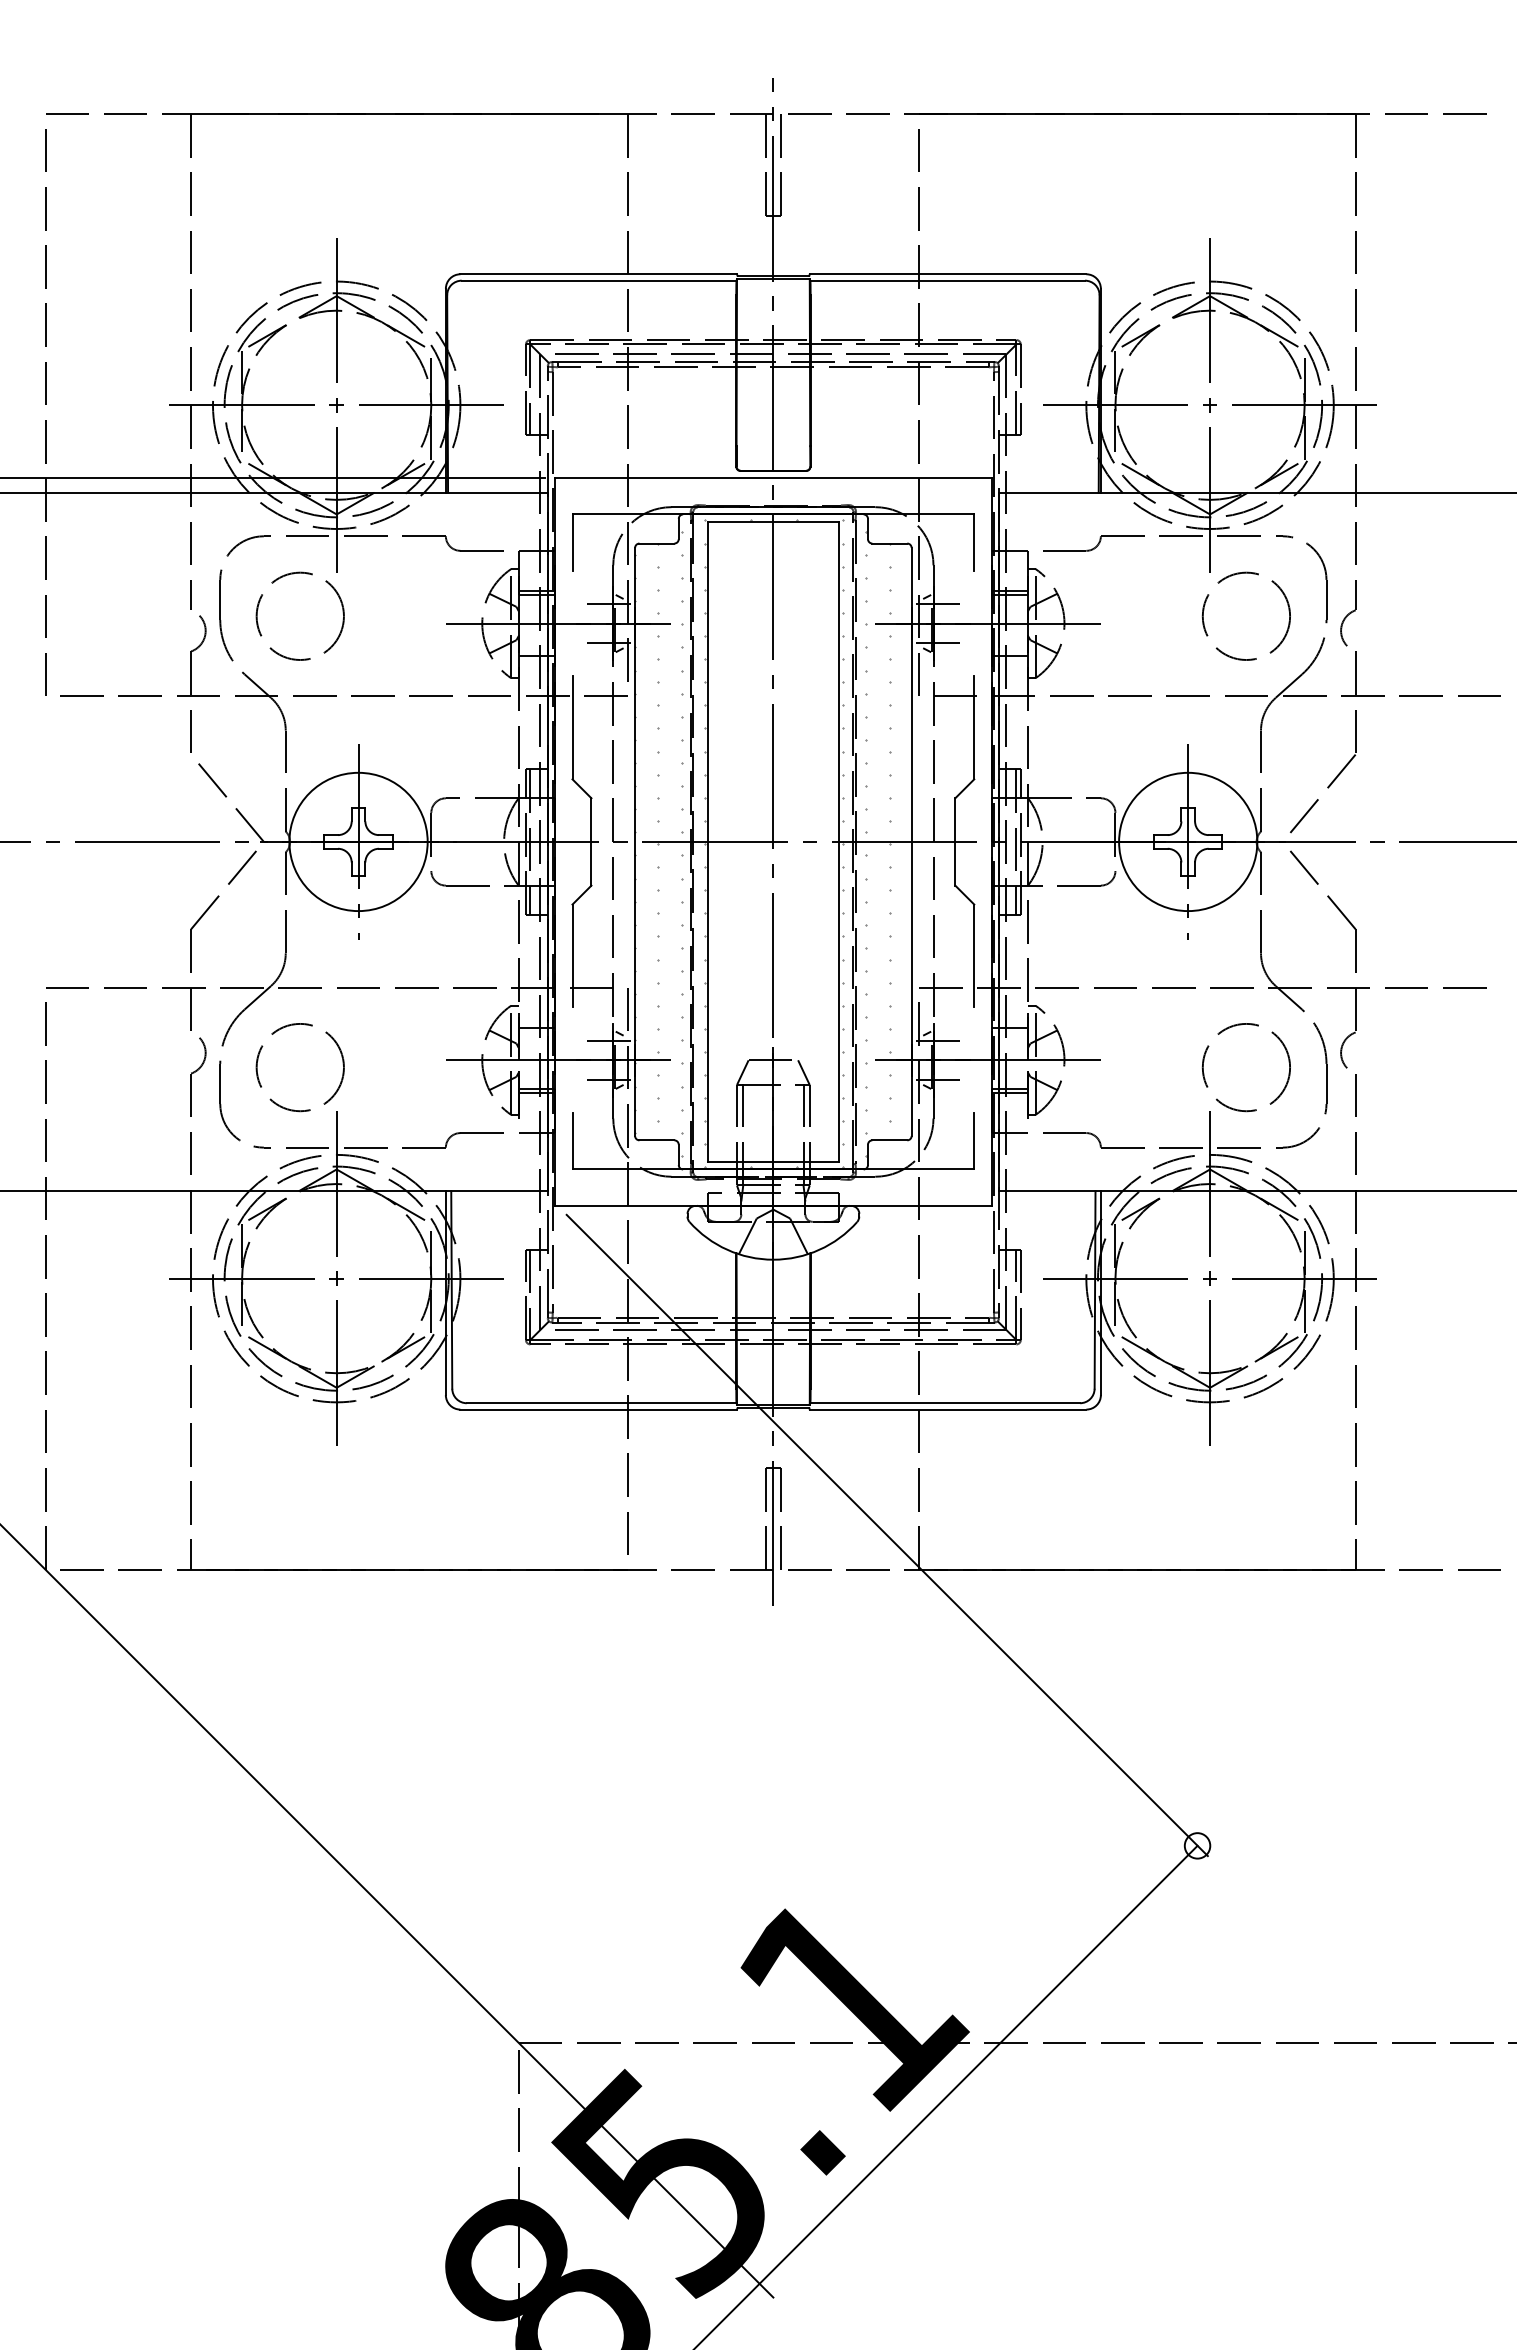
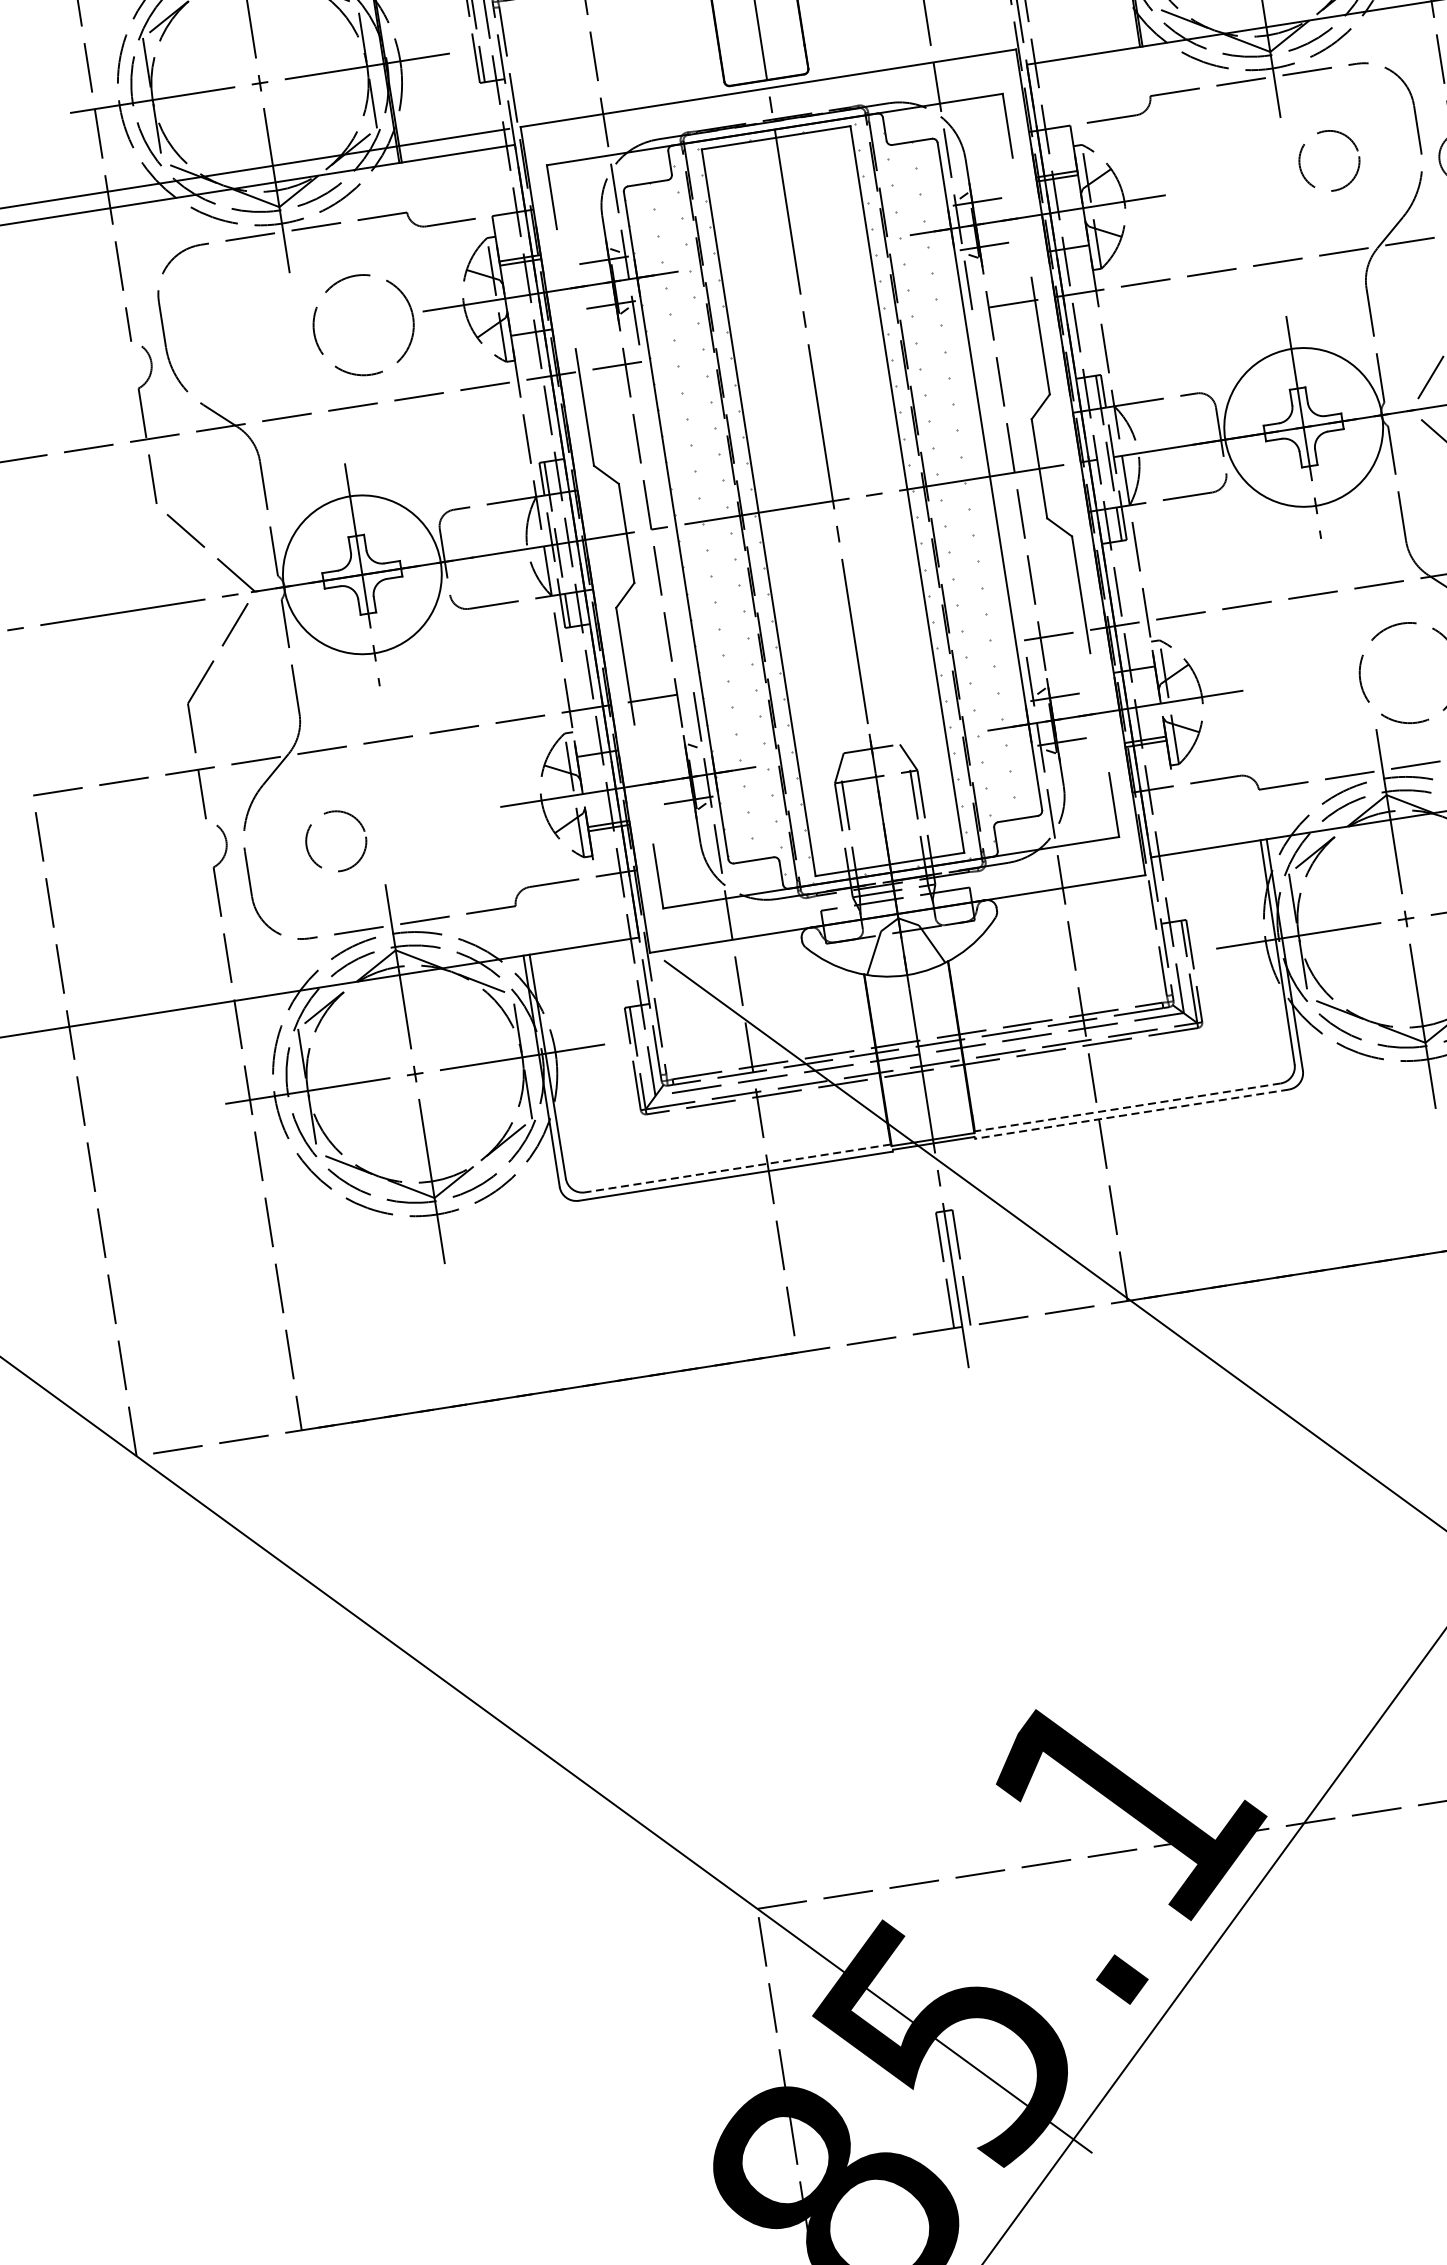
circle: (299, 615) -> (362, 324), moved
circle: (1245, 615) -> (1328, 160), size x0.6
line: (608, 1040) -> (681, 755), removed
circle: (299, 1067) -> (335, 841), size x0.6
line: (601, 1403) -> (737, 1168), solid -> dashed
line: (945, 1403) -> (1128, 1107), solid -> dashed
line: (947, 1409) -> (1131, 1114), solid -> dashed

